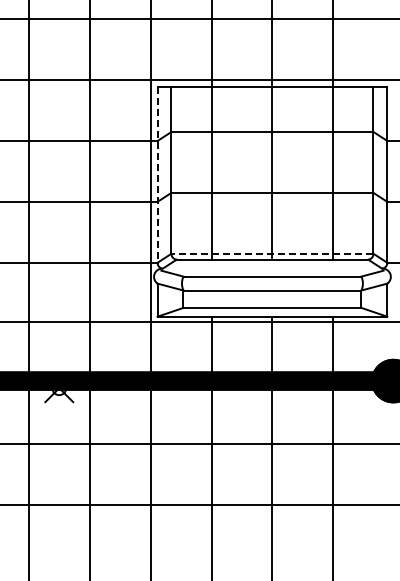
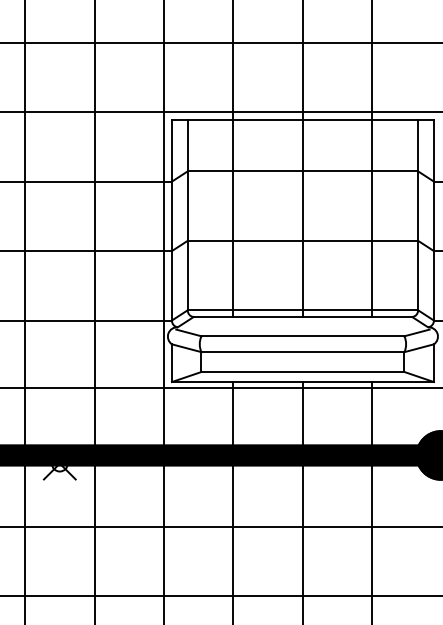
line: (157, 174) -> (171, 219), dashed -> solid
line: (272, 253) -> (302, 309), dashed -> solid

